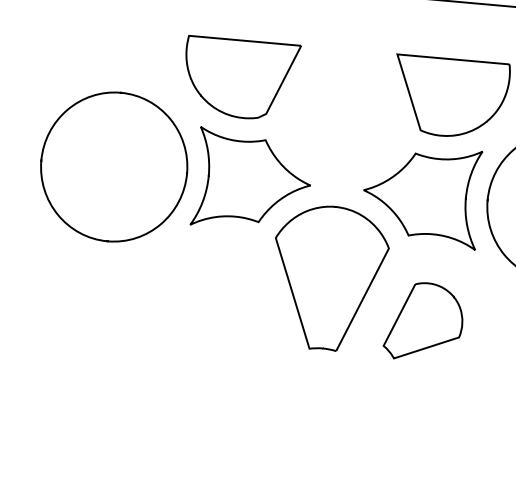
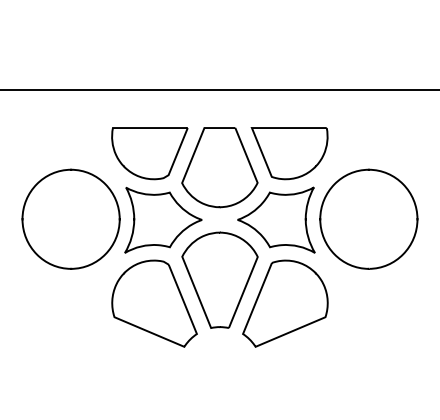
part: (343, 109) -> (219, 167), added
part: (227, 304) -> (154, 303), added
part: (424, 321) -> (285, 303), size x1.67

